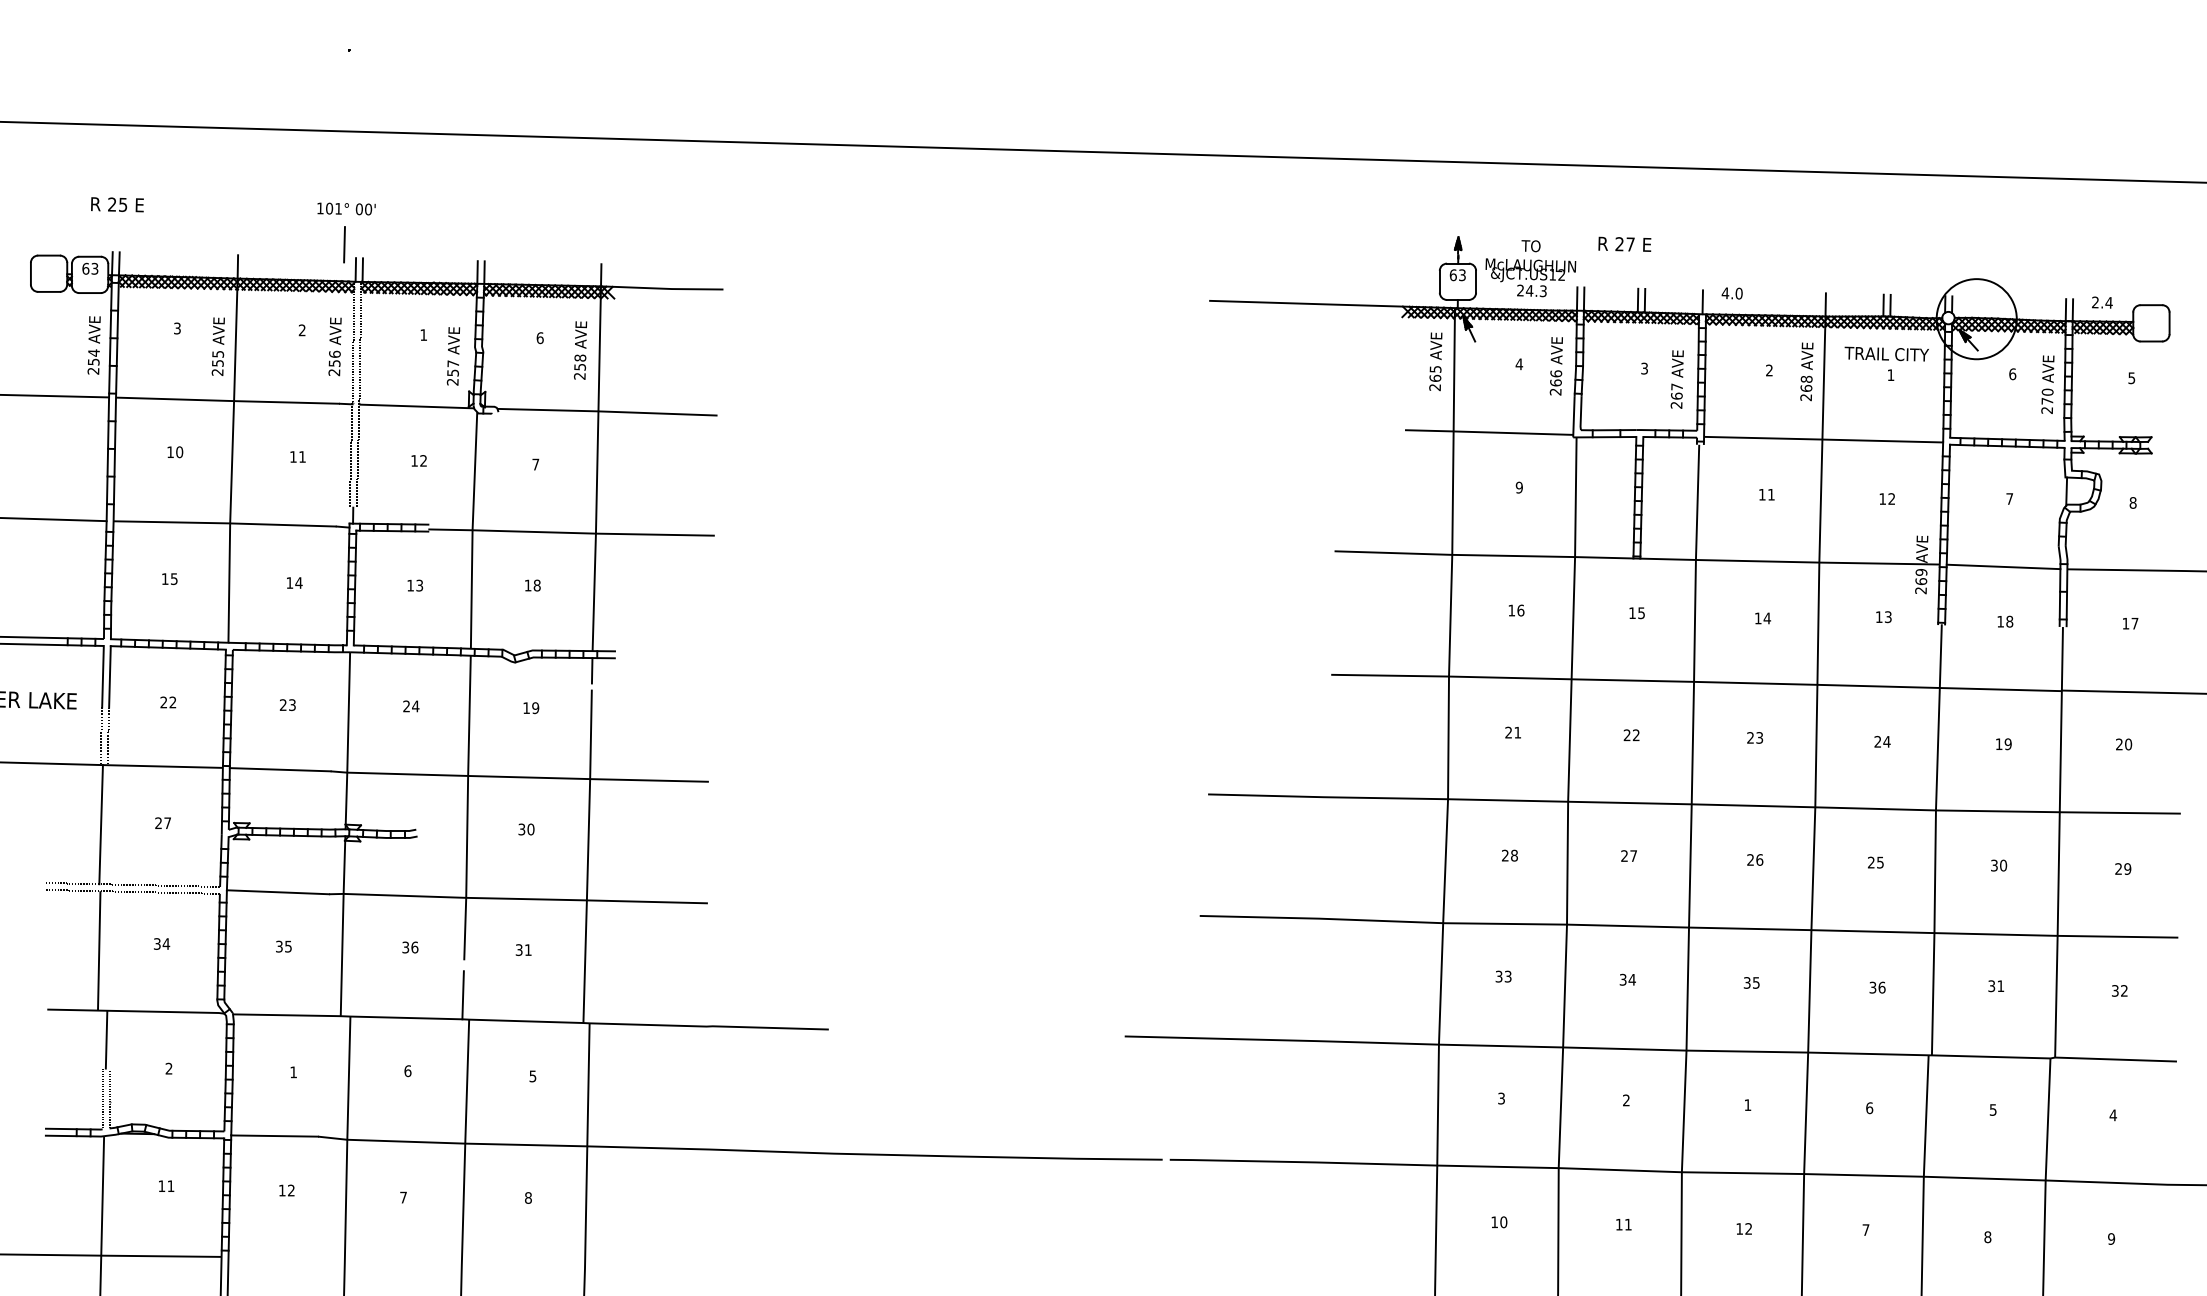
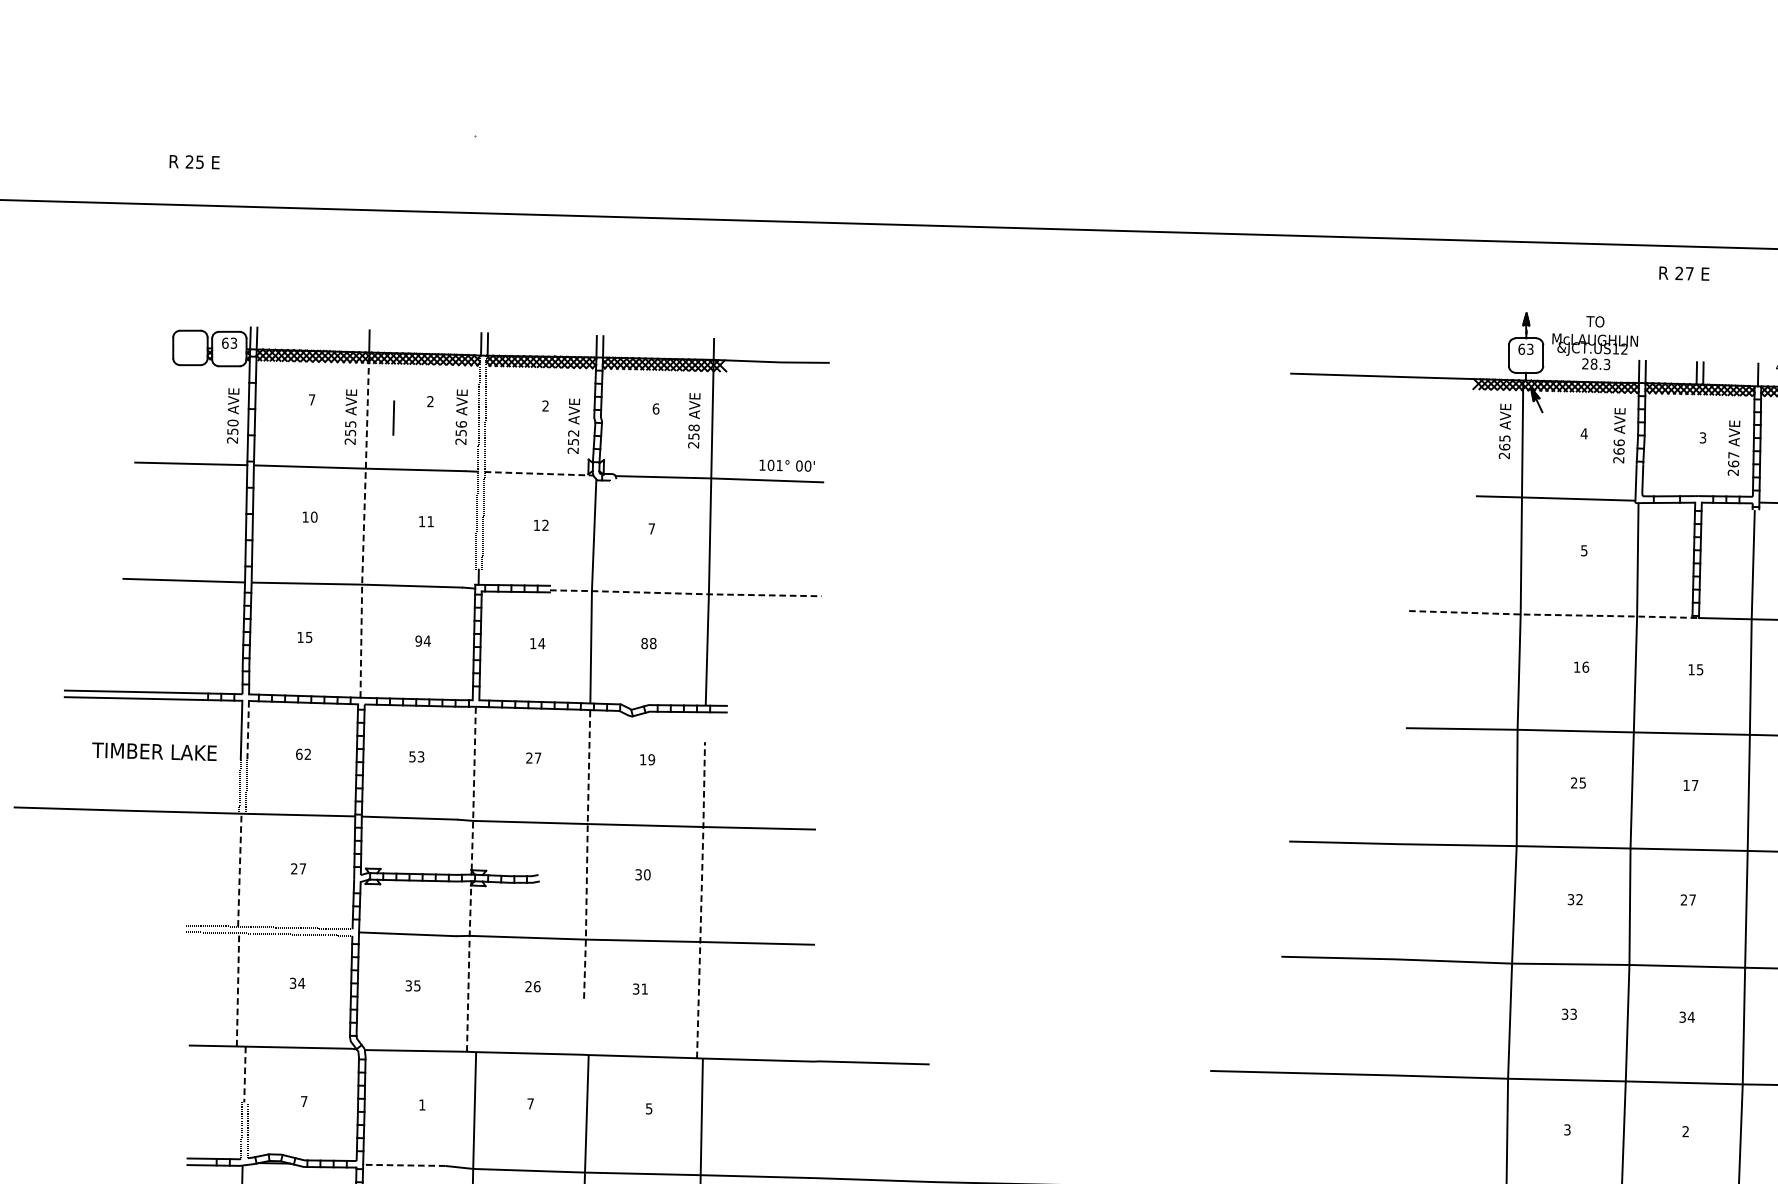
text: (117, 204) -> (194, 161), moved
text: (346, 208) -> (787, 465), moved
text: (1624, 243) -> (1683, 272), moved
line: (344, 244) -> (393, 417), moved
text: (1529, 290) -> (1593, 363), 24.3 -> 28.3
text: (177, 328) -> (312, 399), 3 -> 7
text: (423, 334) -> (545, 405), 1 -> 2
text: (93, 352) -> (232, 422), 254 -> 250
text: (453, 363) -> (573, 433), 257 -> 252
line: (417, 406) -> (539, 473), solid -> dashed
line: (232, 460) -> (364, 524), solid -> dashed
text: (1518, 487) -> (1583, 550), 9 -> 5
line: (571, 532) -> (685, 593), solid -> dashed
line: (1488, 555) -> (1555, 615), solid -> dashed
text: (289, 582) -> (418, 640), 14 -> 94
text: (419, 585) -> (541, 643), 13 -> 14
text: (527, 585) -> (644, 643), 18 -> 88
line: (591, 670) -> (704, 724), removed
line: (109, 676) -> (247, 729), solid -> dashed
text: (163, 702) -> (298, 754), 22 -> 62
text: (283, 705) -> (412, 757), 23 -> 53
text: (415, 706) -> (537, 758), 24 -> 27
text: (1517, 732) -> (1582, 782), 21 -> 25
text: (1631, 735) -> (1690, 785), 22 -> 17
line: (348, 738) -> (474, 788), solid -> dashed
line: (467, 807) -> (587, 853), solid -> dashed
line: (101, 824) -> (240, 870), solid -> dashed
line: (588, 855) -> (701, 899), solid -> dashed
text: (1509, 855) -> (1574, 899), 28 -> 32
line: (342, 927) -> (468, 967), solid -> dashed
text: (405, 947) -> (528, 986), 36 -> 26
line: (99, 950) -> (238, 989), solid -> dashed
line: (462, 995) -> (582, 1032), removed
line: (106, 1040) -> (244, 1074), solid -> dashed
text: (168, 1068) -> (303, 1101), 2 -> 7
text: (407, 1071) -> (530, 1104), 6 -> 7
line: (274, 1136) -> (404, 1165), solid -> dashed

